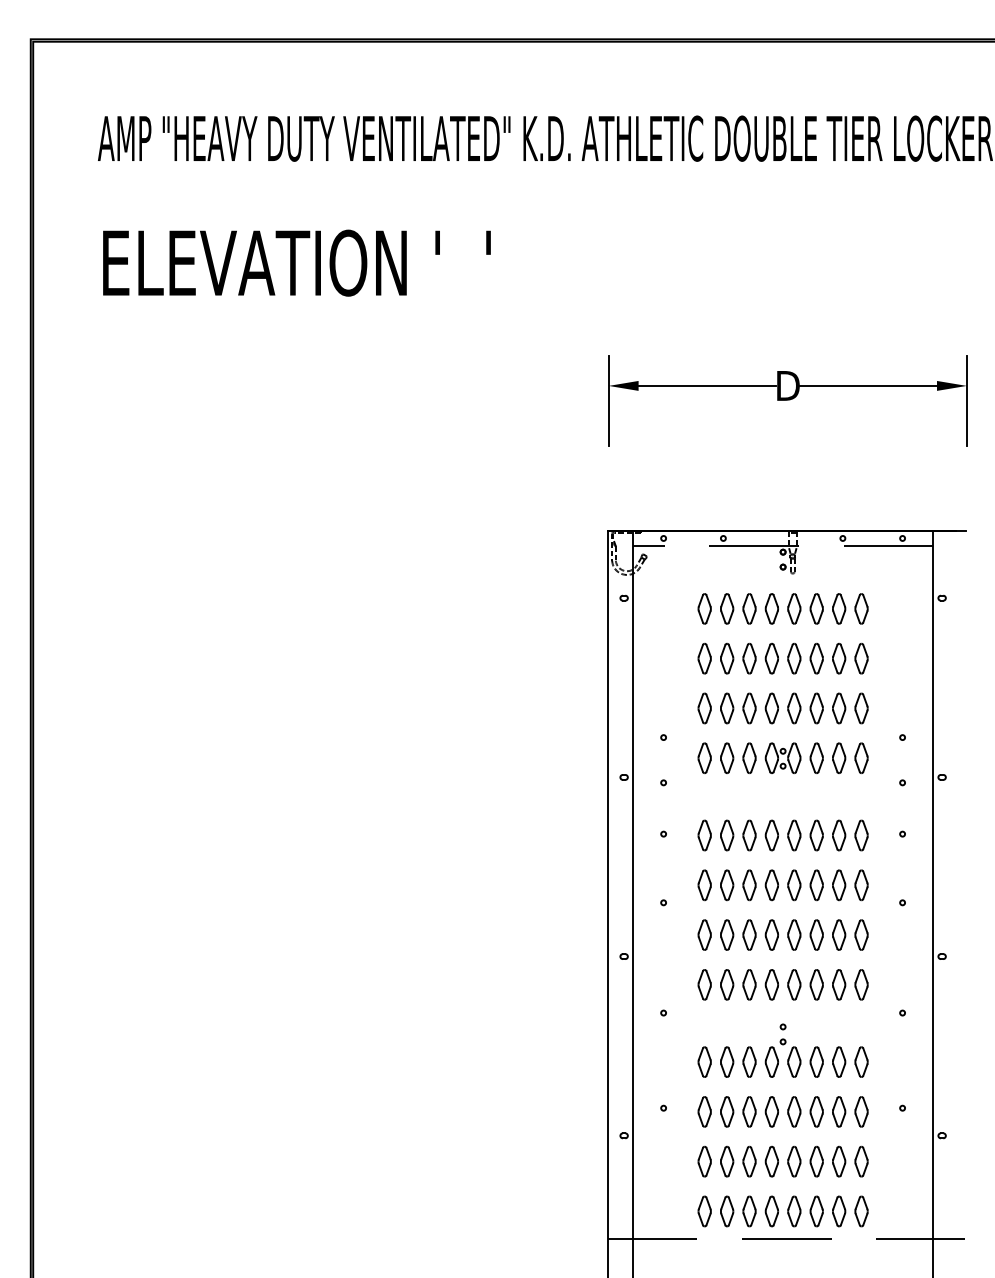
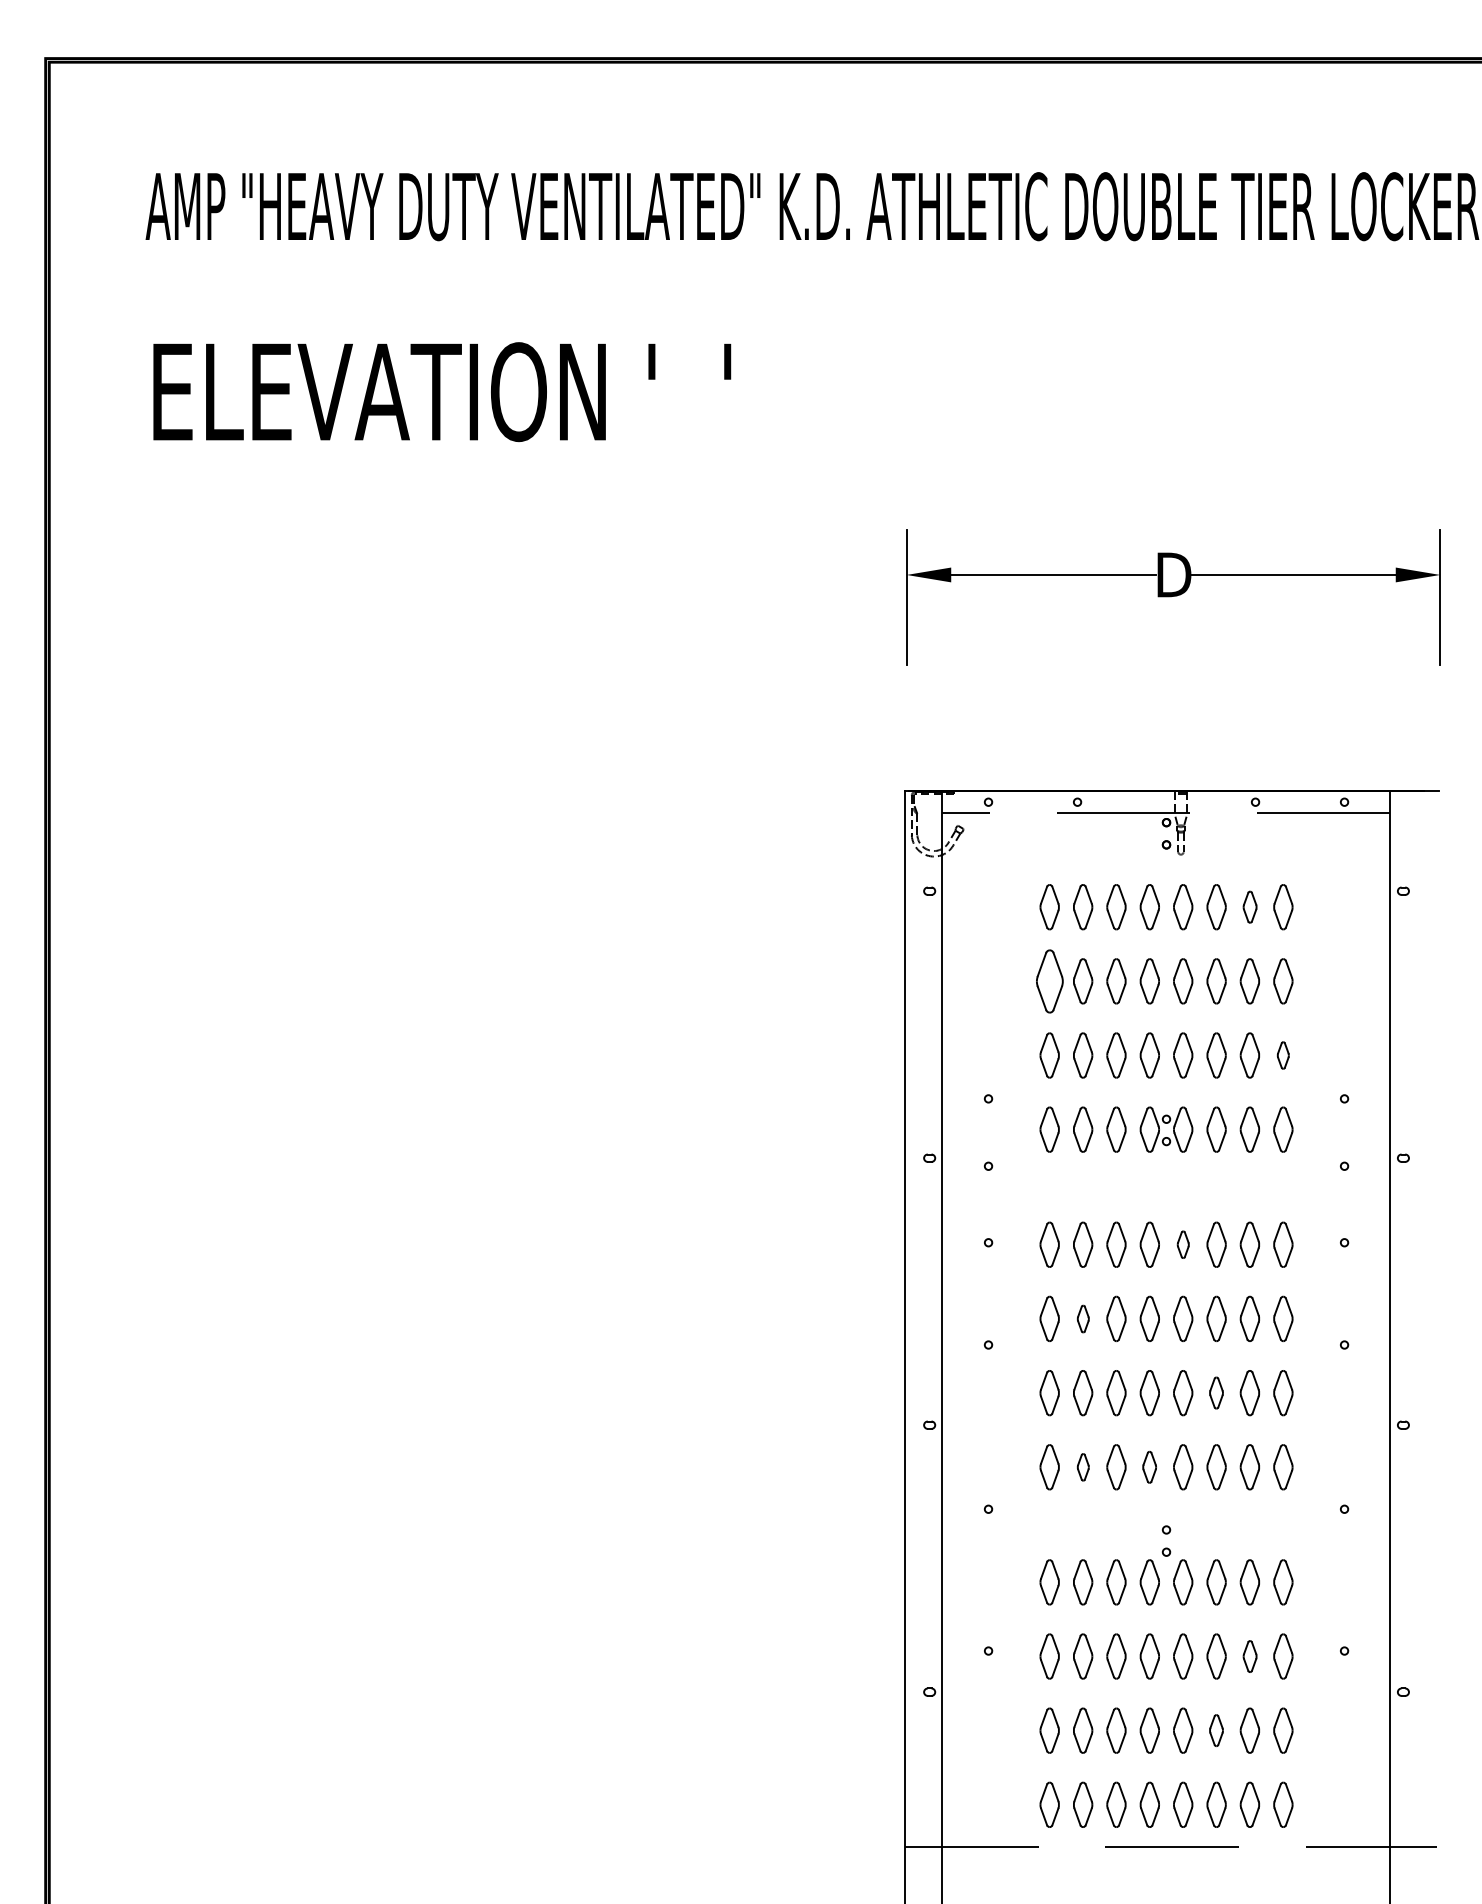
part: (839, 608) -> (1250, 906), size x0.7
part: (704, 658) -> (1049, 981), size x1.4
part: (861, 708) -> (1283, 1055), size x0.6
part: (794, 835) -> (1183, 1244), size x0.6
part: (727, 885) -> (1083, 1319), size x0.6
part: (816, 934) -> (1216, 1392), size x0.7
part: (727, 984) -> (1083, 1466), size x0.6
part: (771, 984) -> (1149, 1466), size x0.7
part: (839, 1111) -> (1250, 1655), size x0.7
part: (816, 1161) -> (1216, 1730), size x0.7

